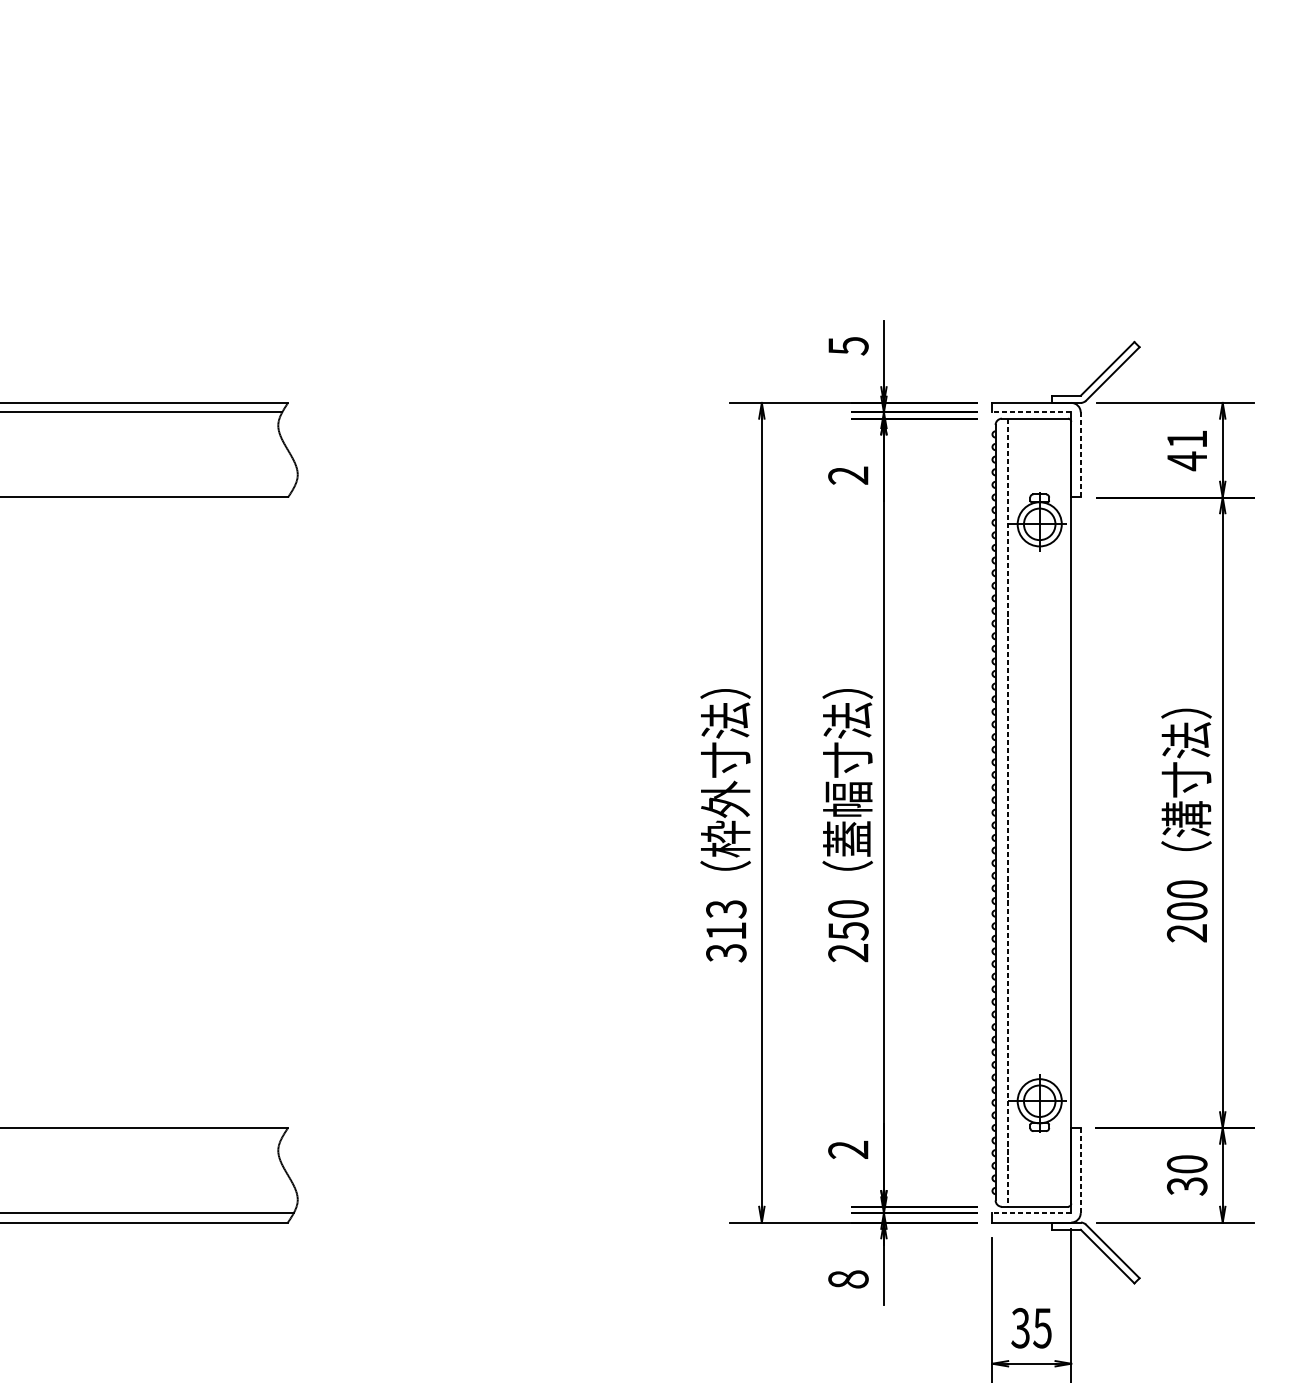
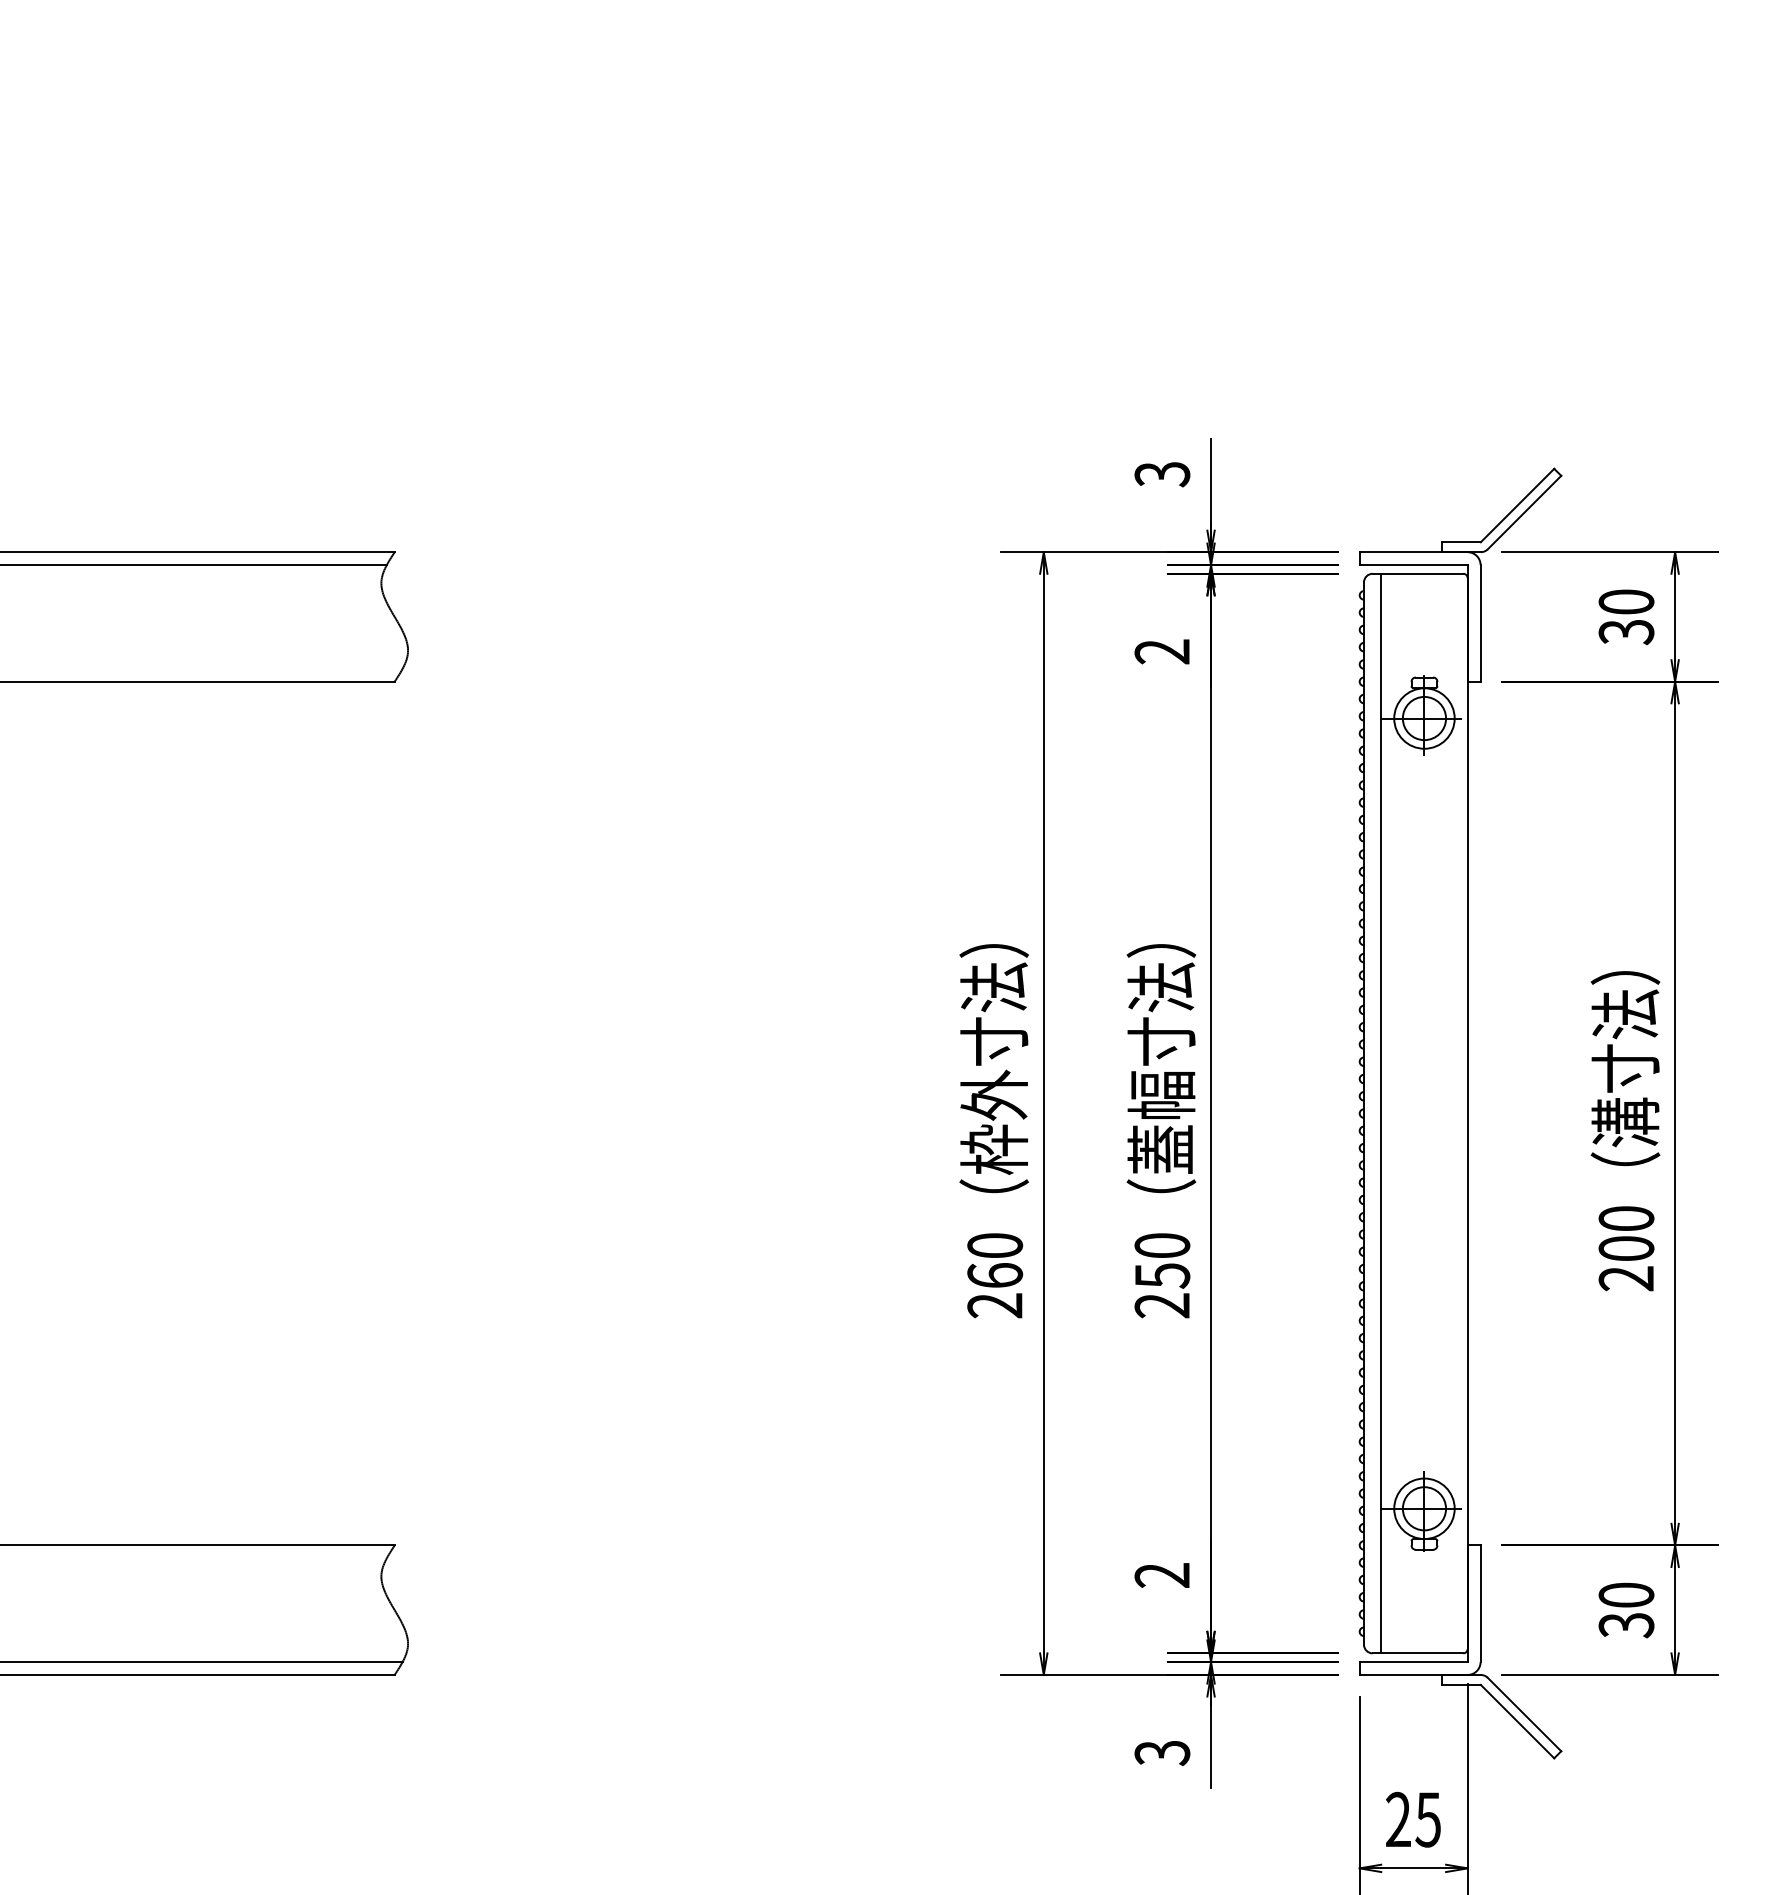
text: (847, 346) -> (1161, 474), 5 -> 3
line: (1031, 412) -> (1413, 565), dashed -> solid
text: (1187, 450) -> (1626, 617), 41 -> 30
line: (1080, 454) -> (1480, 622), dashed -> solid
line: (1008, 812) -> (1381, 1113), dashed -> solid
text: (726, 930) -> (995, 1275), 313 -> 260
line: (1080, 1171) -> (1480, 1604), dashed -> solid
line: (1031, 1213) -> (1413, 1662), dashed -> solid
text: (848, 1279) -> (1162, 1753), 8 -> 3
text: (1020, 1328) -> (1397, 1819), 35 -> 25

